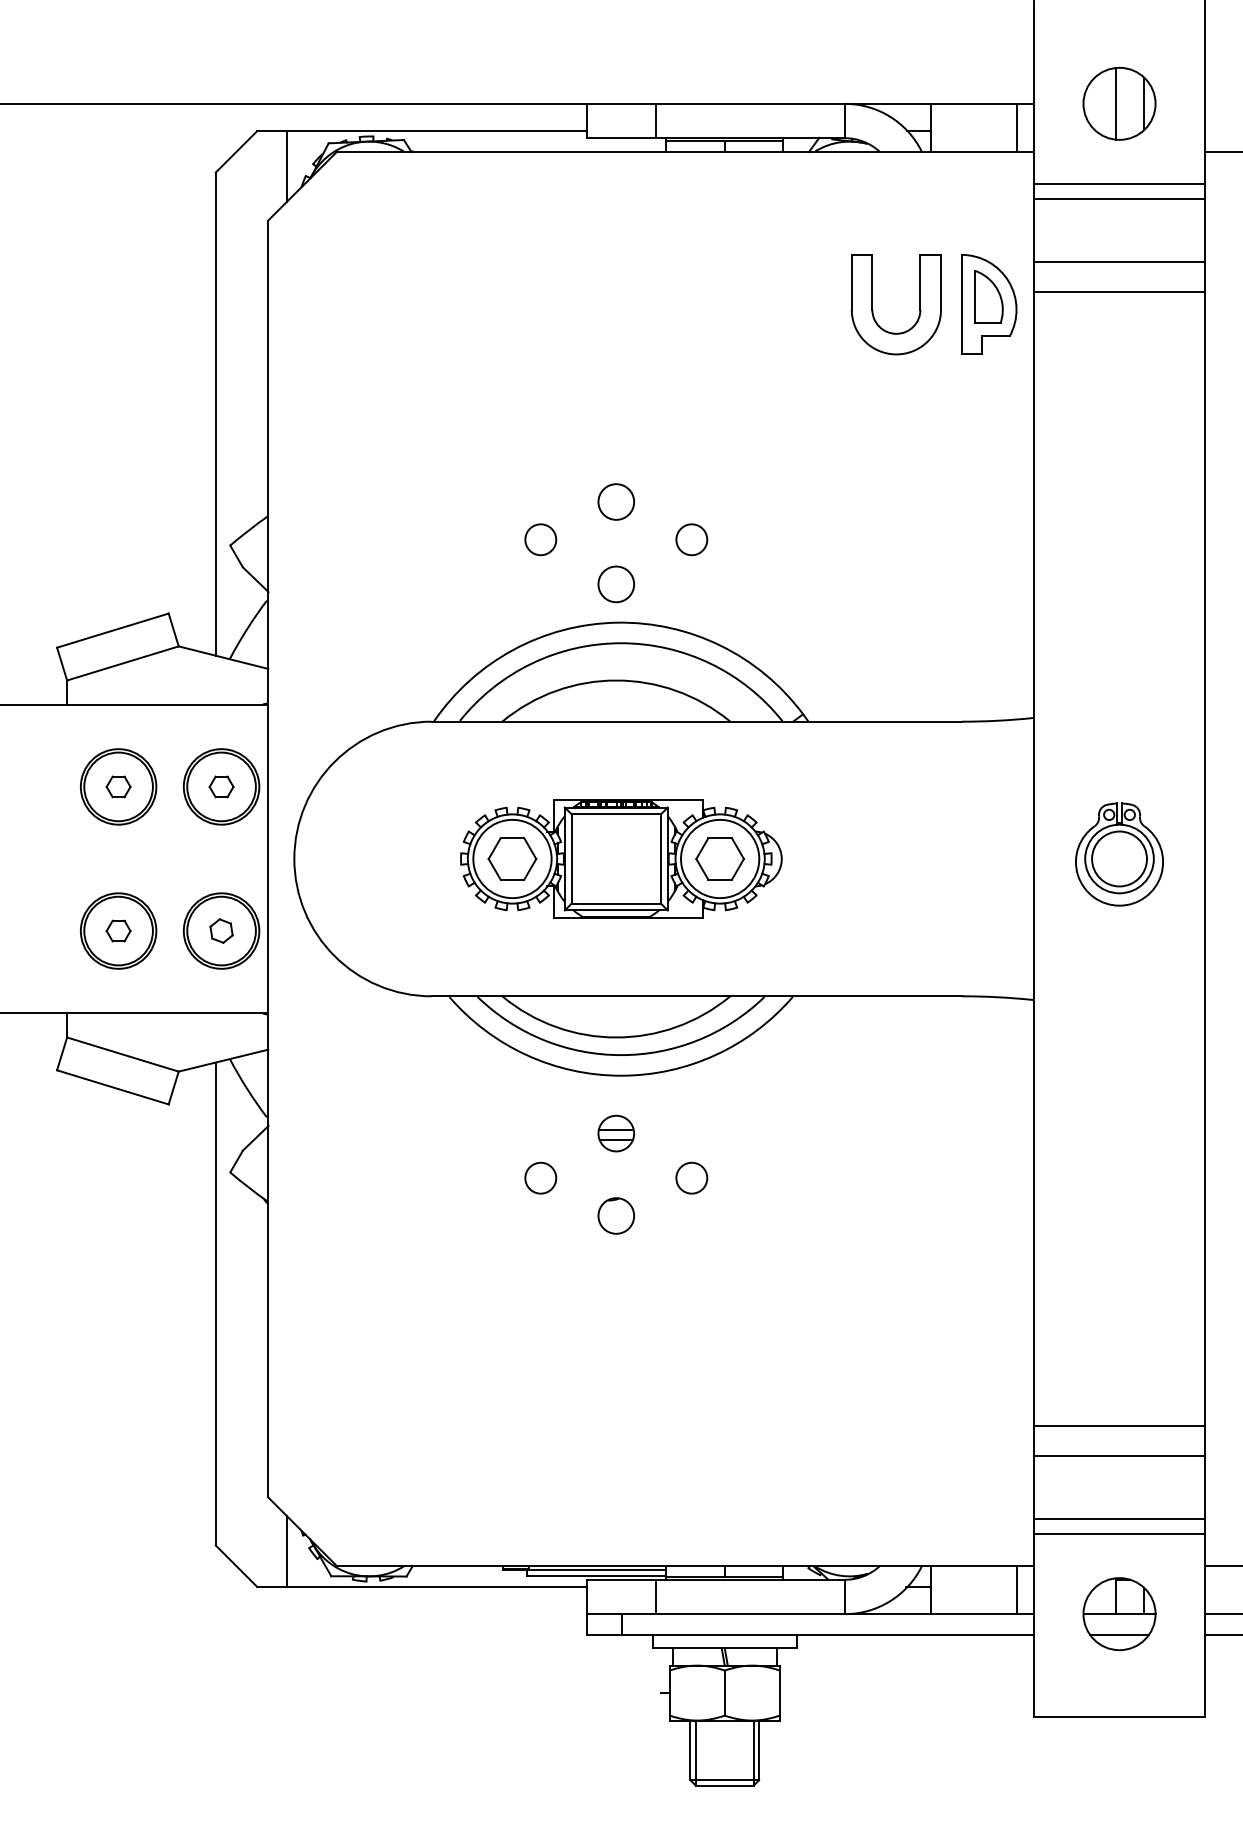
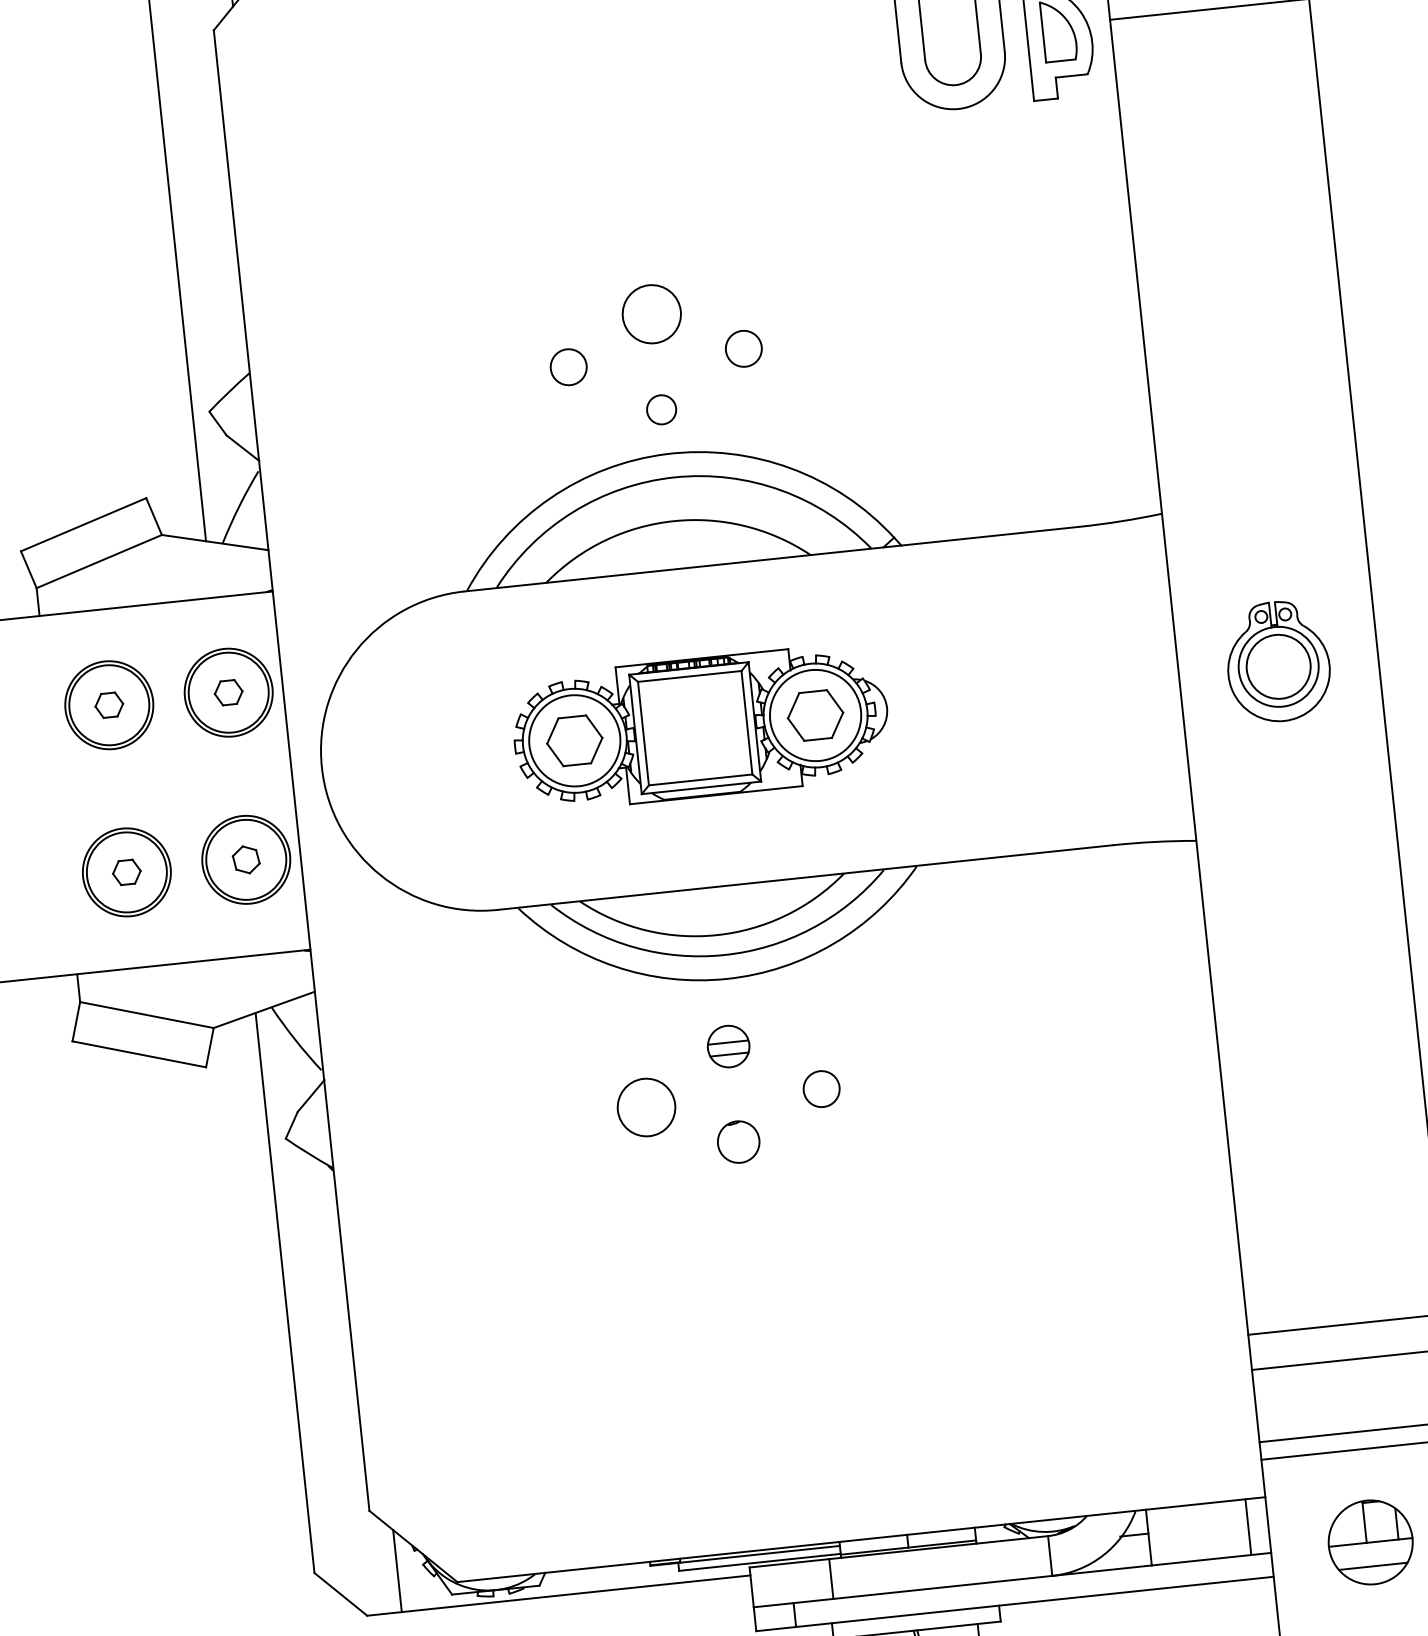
circle: (615, 501) -> (650, 313), size x1.4
circle: (615, 584) -> (660, 409), size x0.7
circle: (540, 1177) -> (646, 1106), size x1.6

